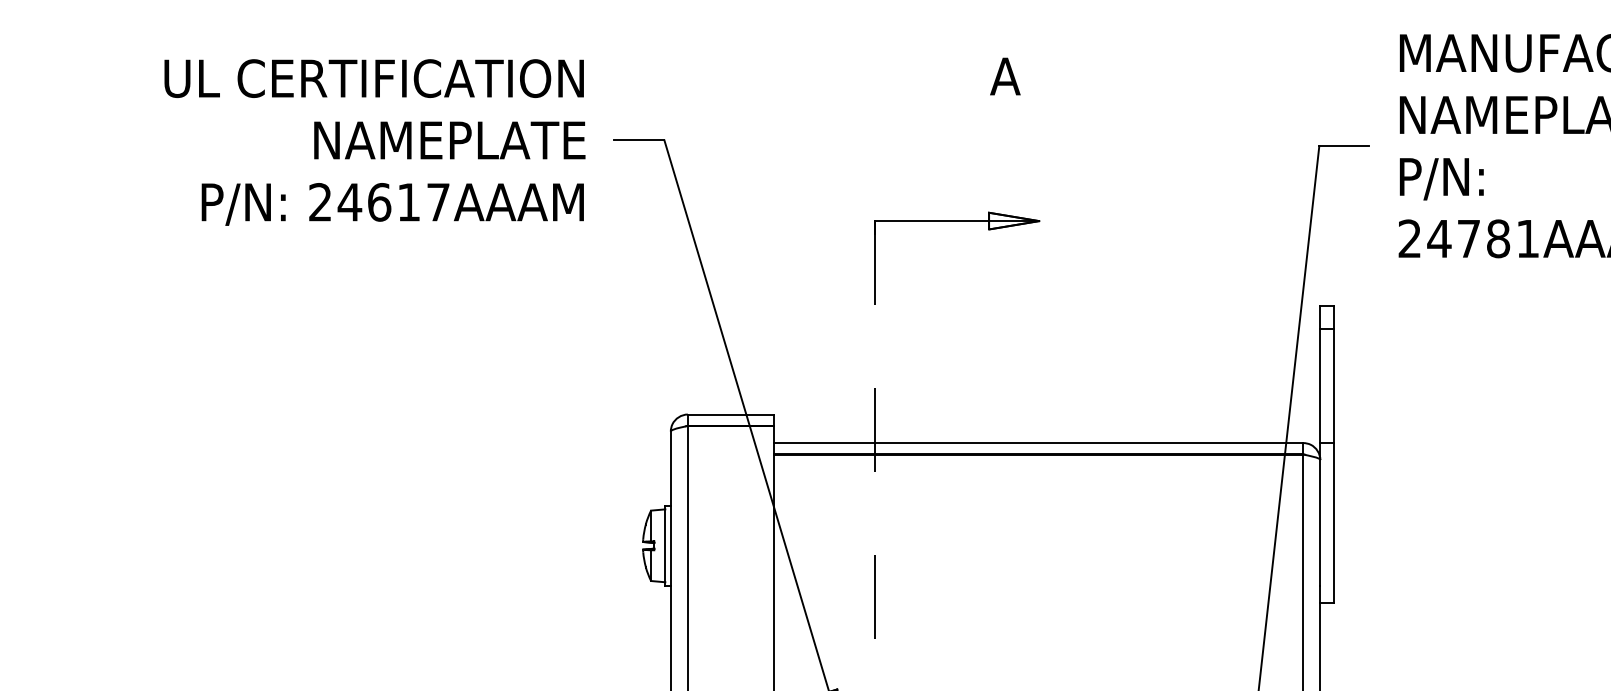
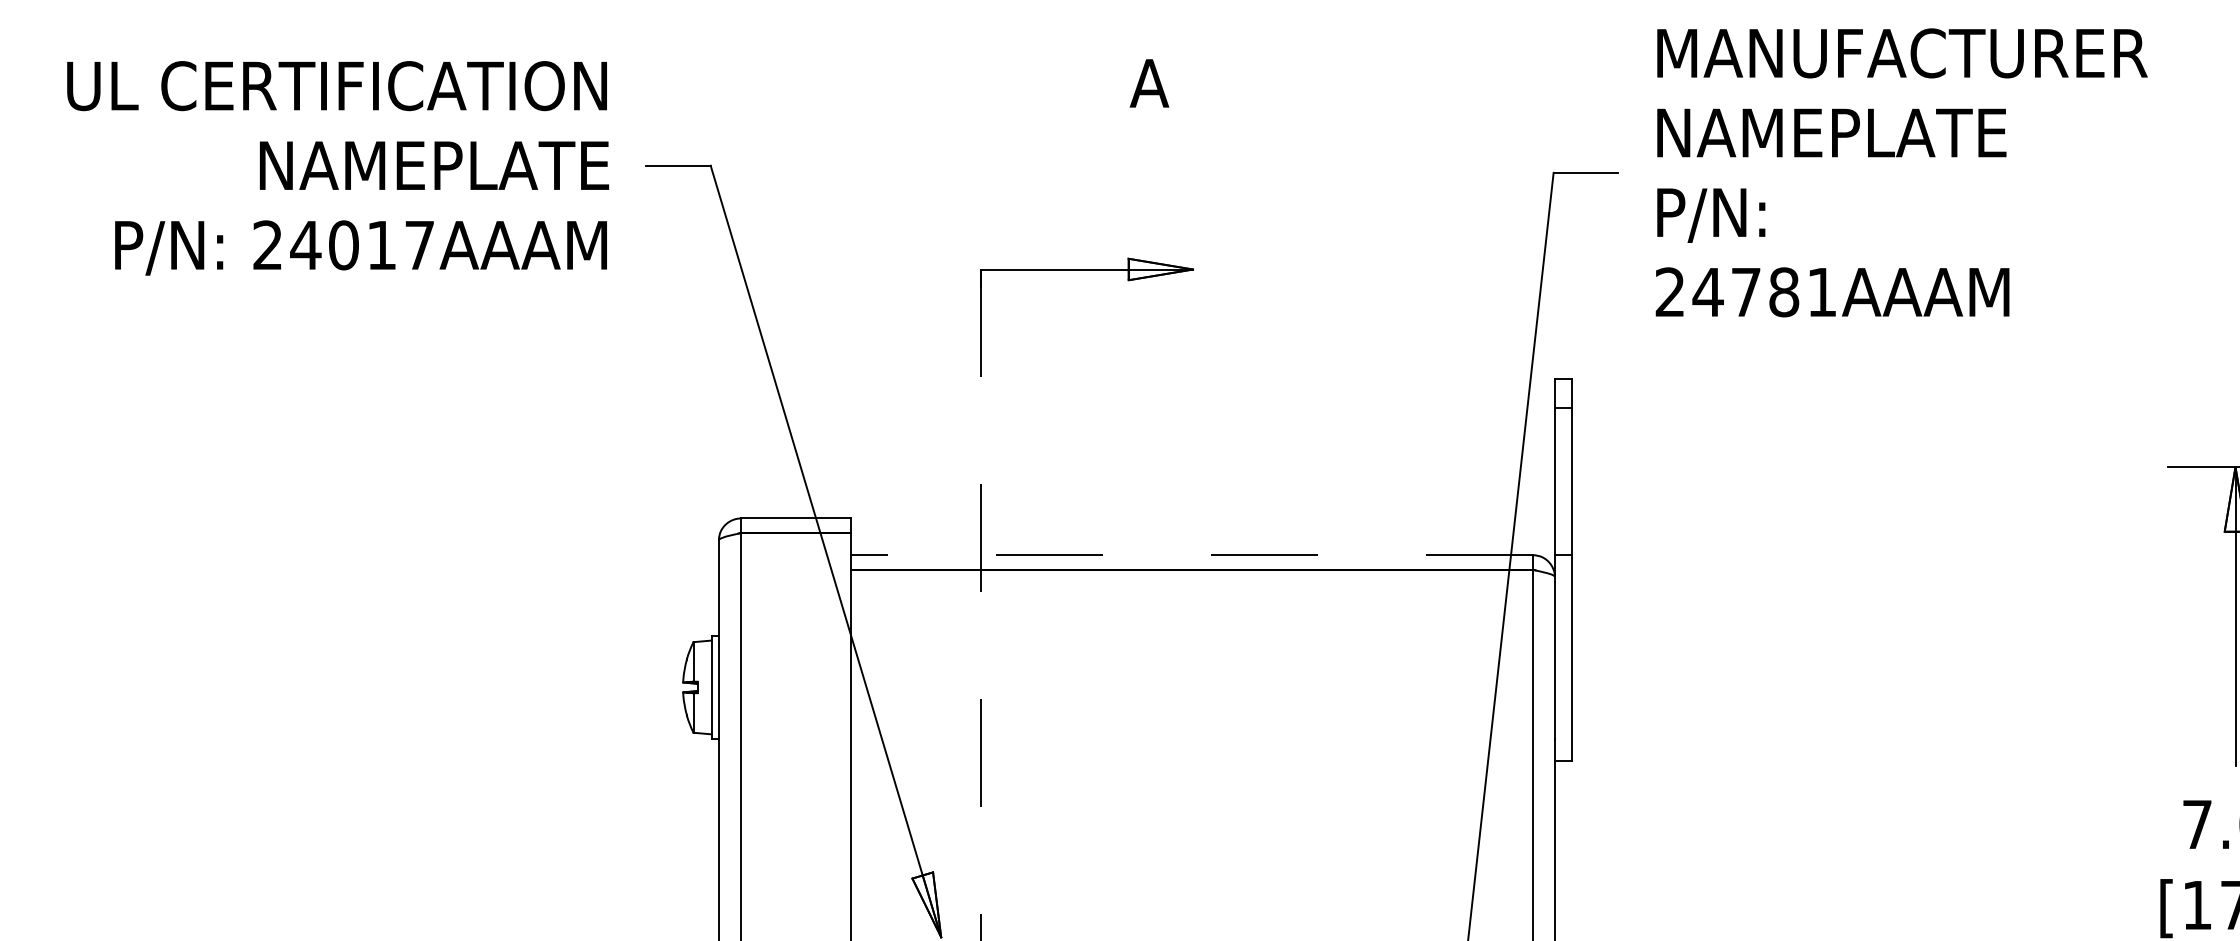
text: (379, 202) -> (344, 245), 24617AAAM -> 24017AAAM
line: (1038, 443) -> (1192, 555), solid -> dashed

